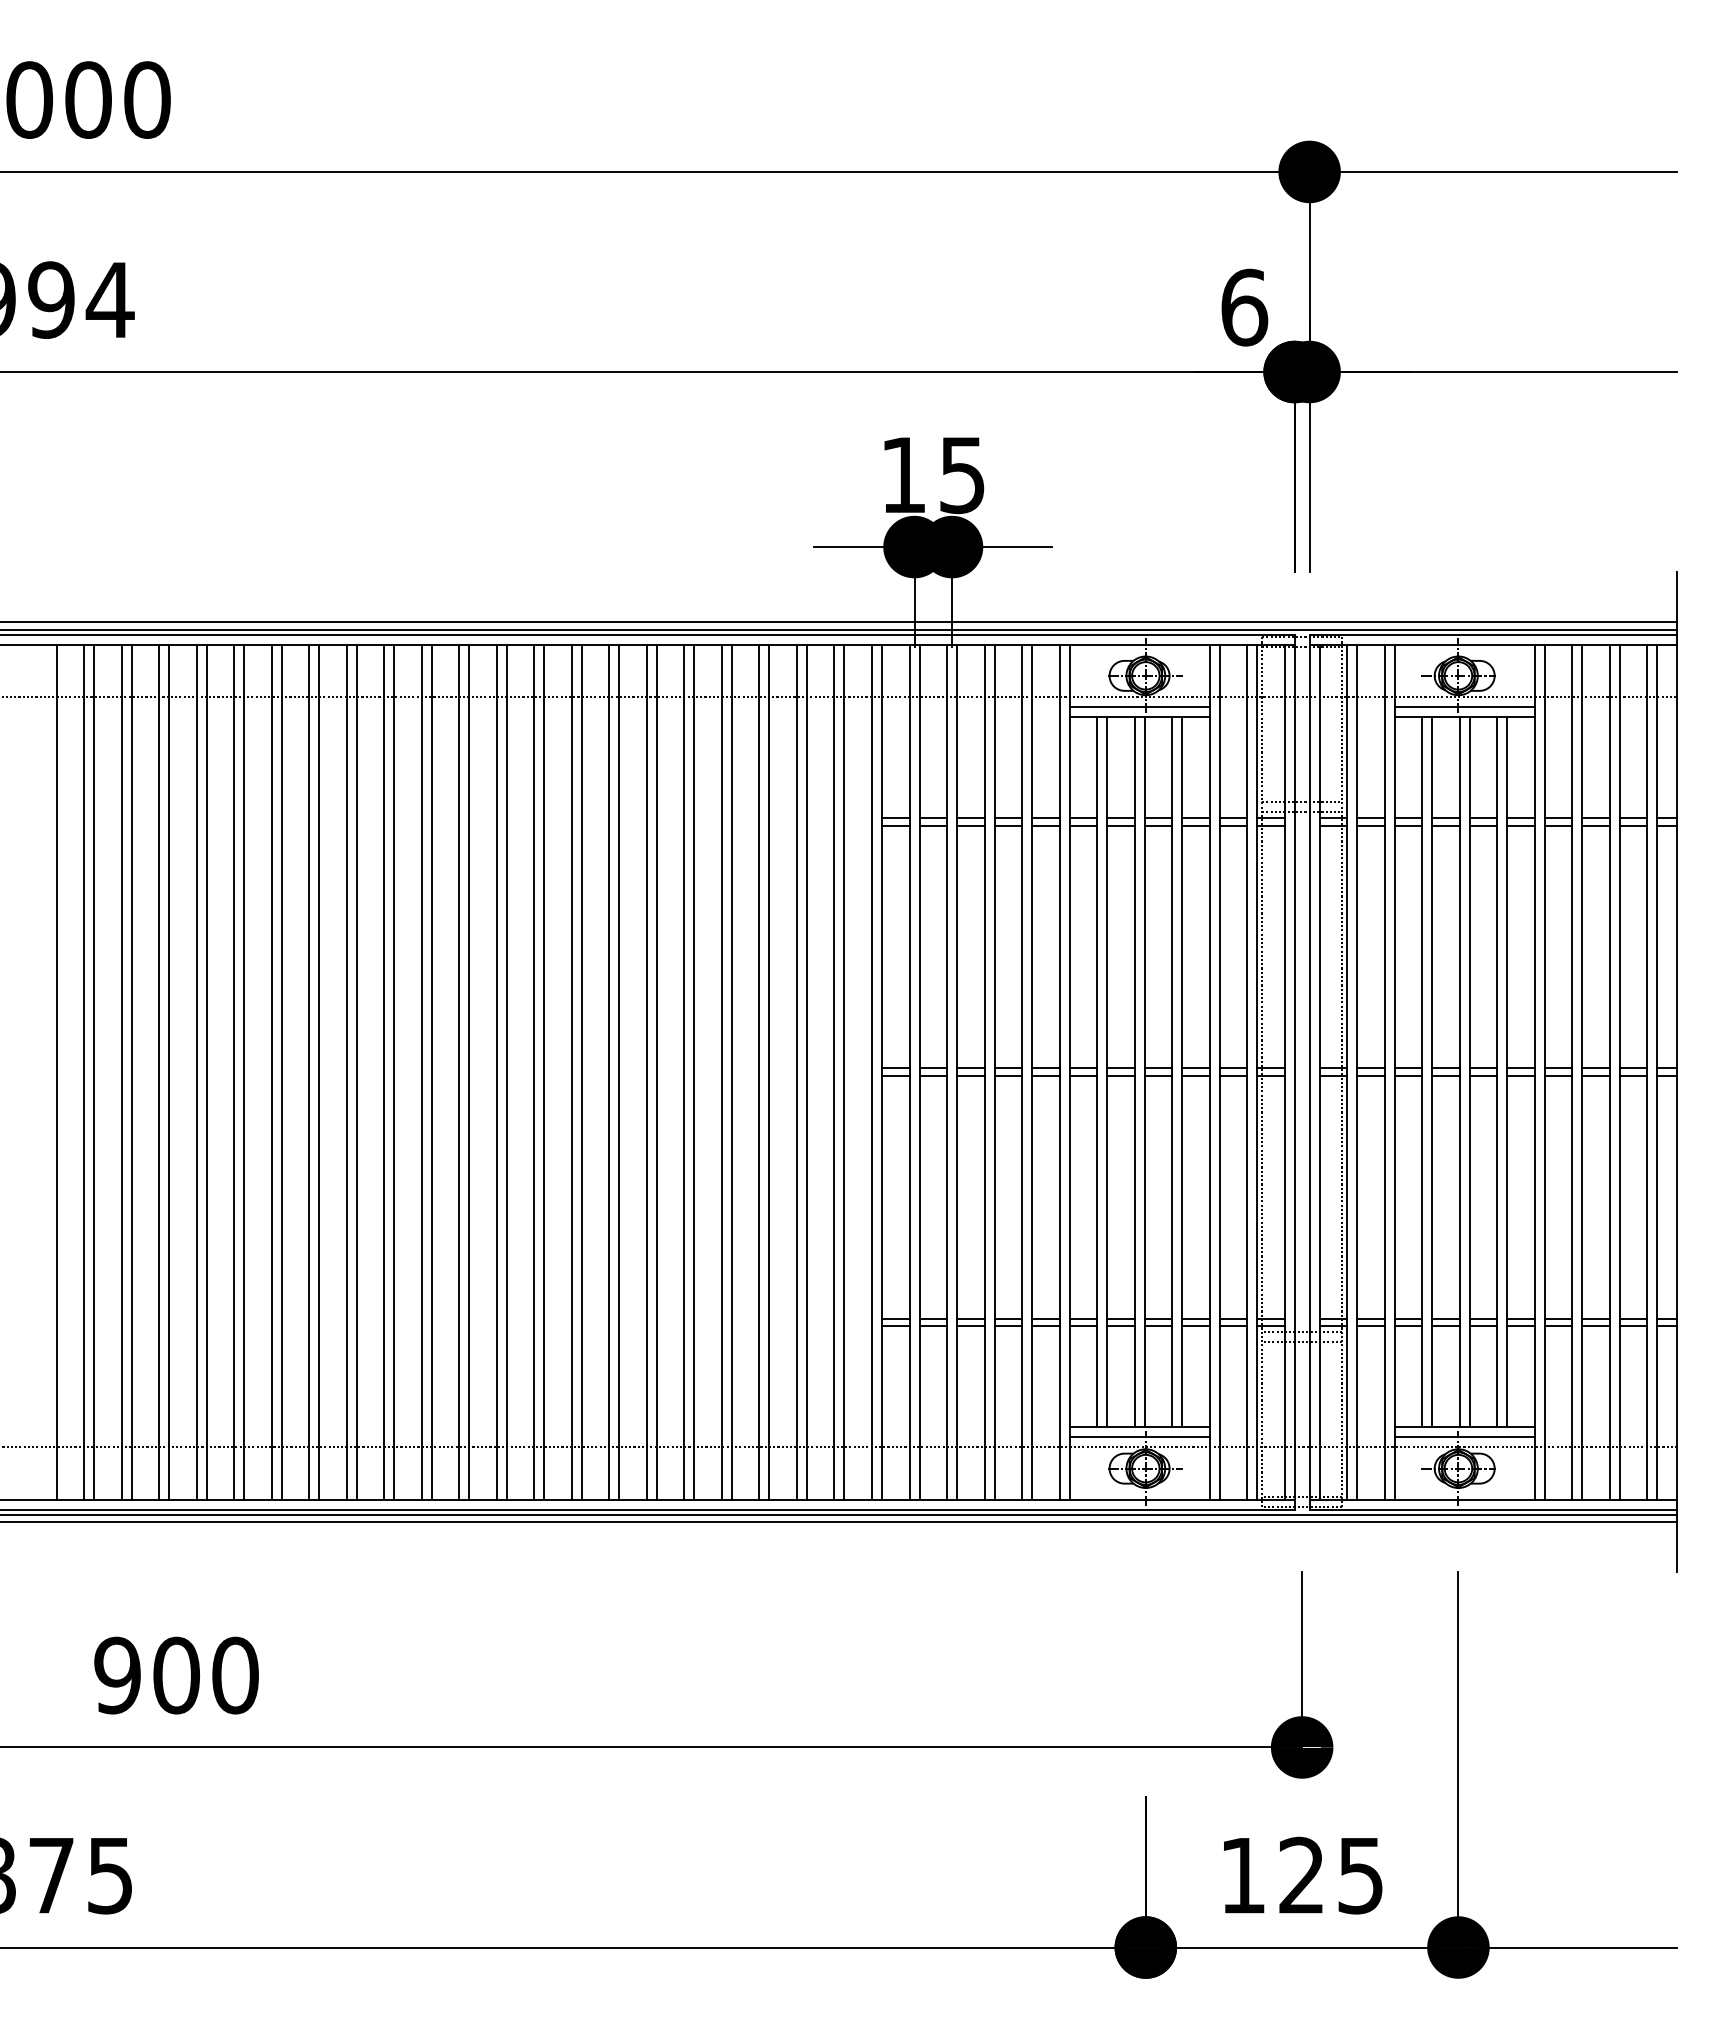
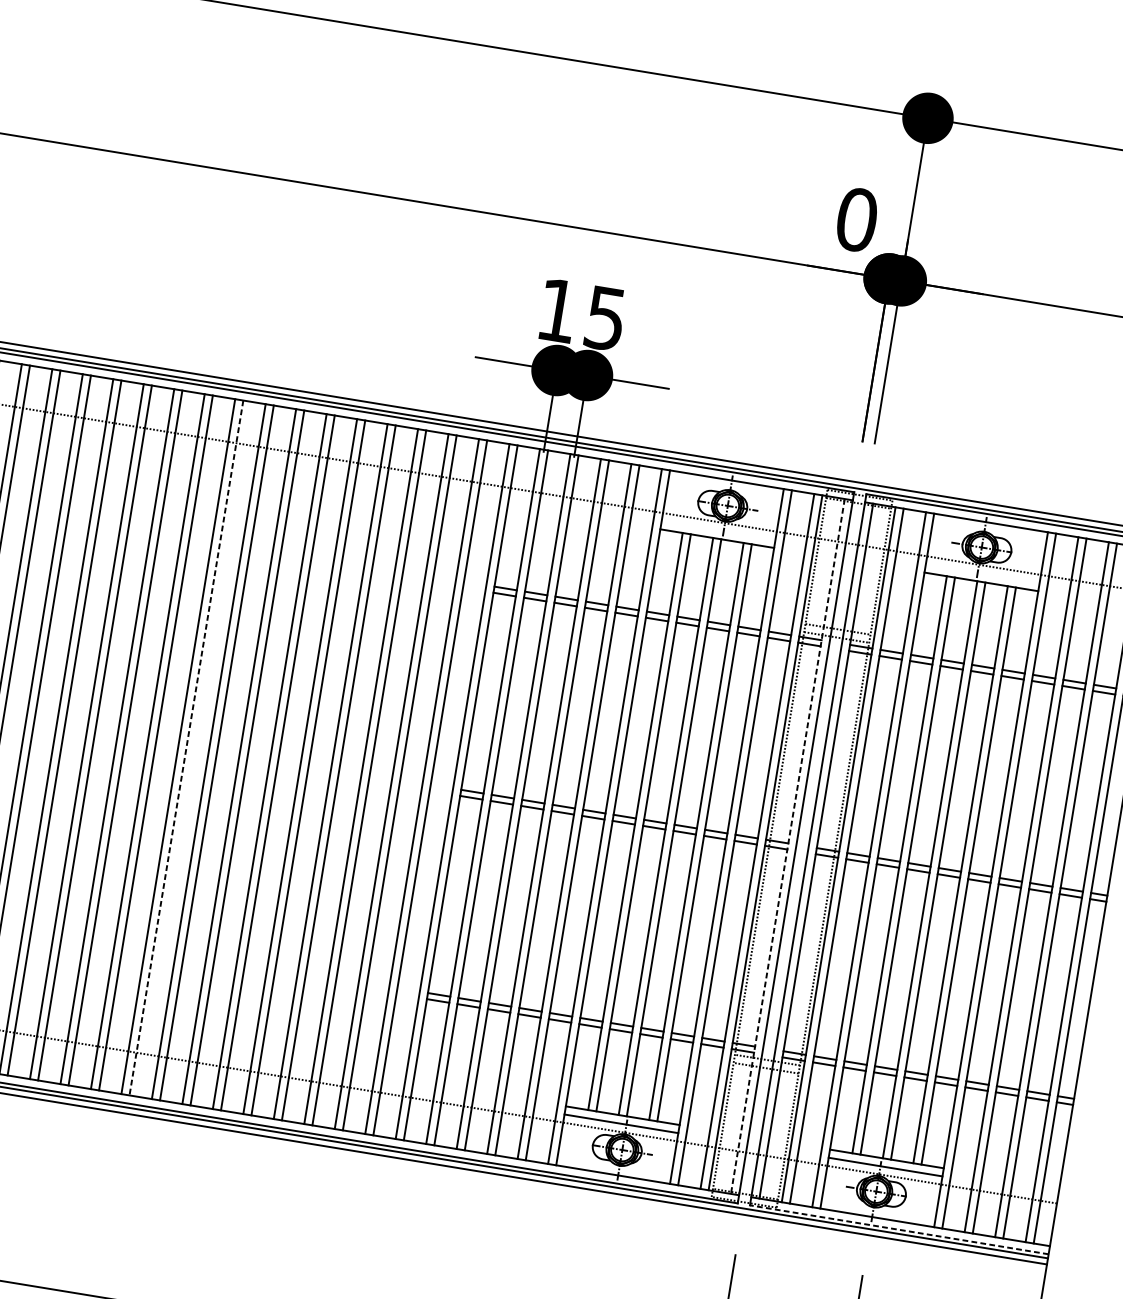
text: (1244, 307) -> (857, 219), 6 -> 0
line: (1139, 707) -> (718, 530), removed
line: (1464, 707) -> (982, 574), removed
line: (544, 1072) -> (186, 748), solid -> dashed
line: (1284, 1072) -> (787, 846), solid -> dashed
line: (1493, 1509) -> (899, 1229), solid -> dashed

